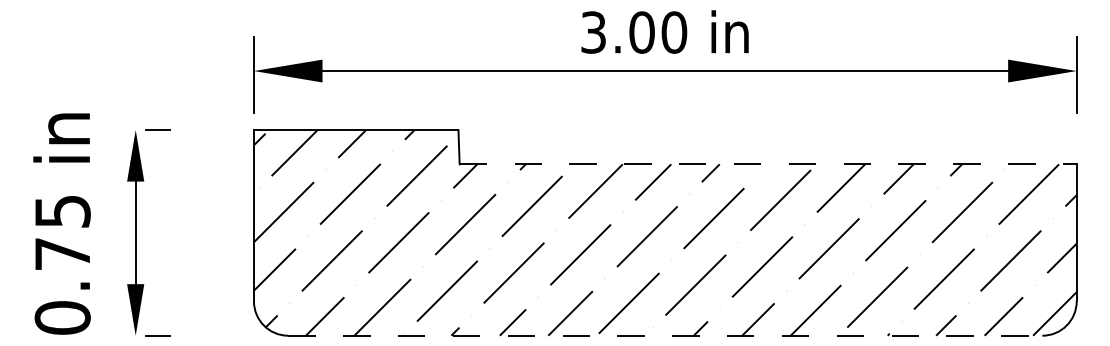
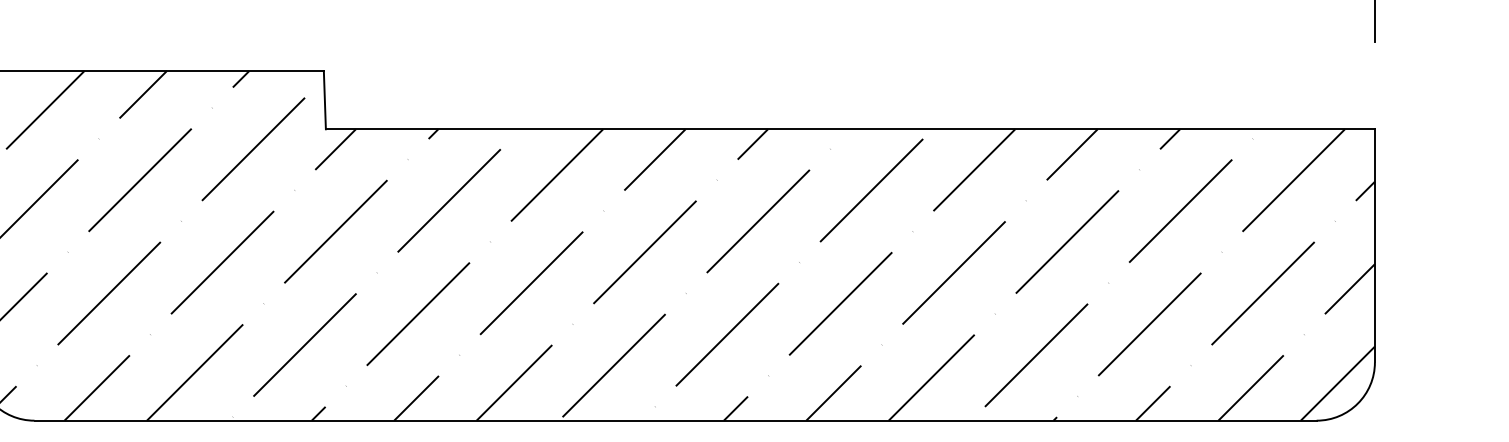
line: (768, 164) -> (850, 129), dashed -> solid
line: (665, 335) -> (675, 420), dashed -> solid

